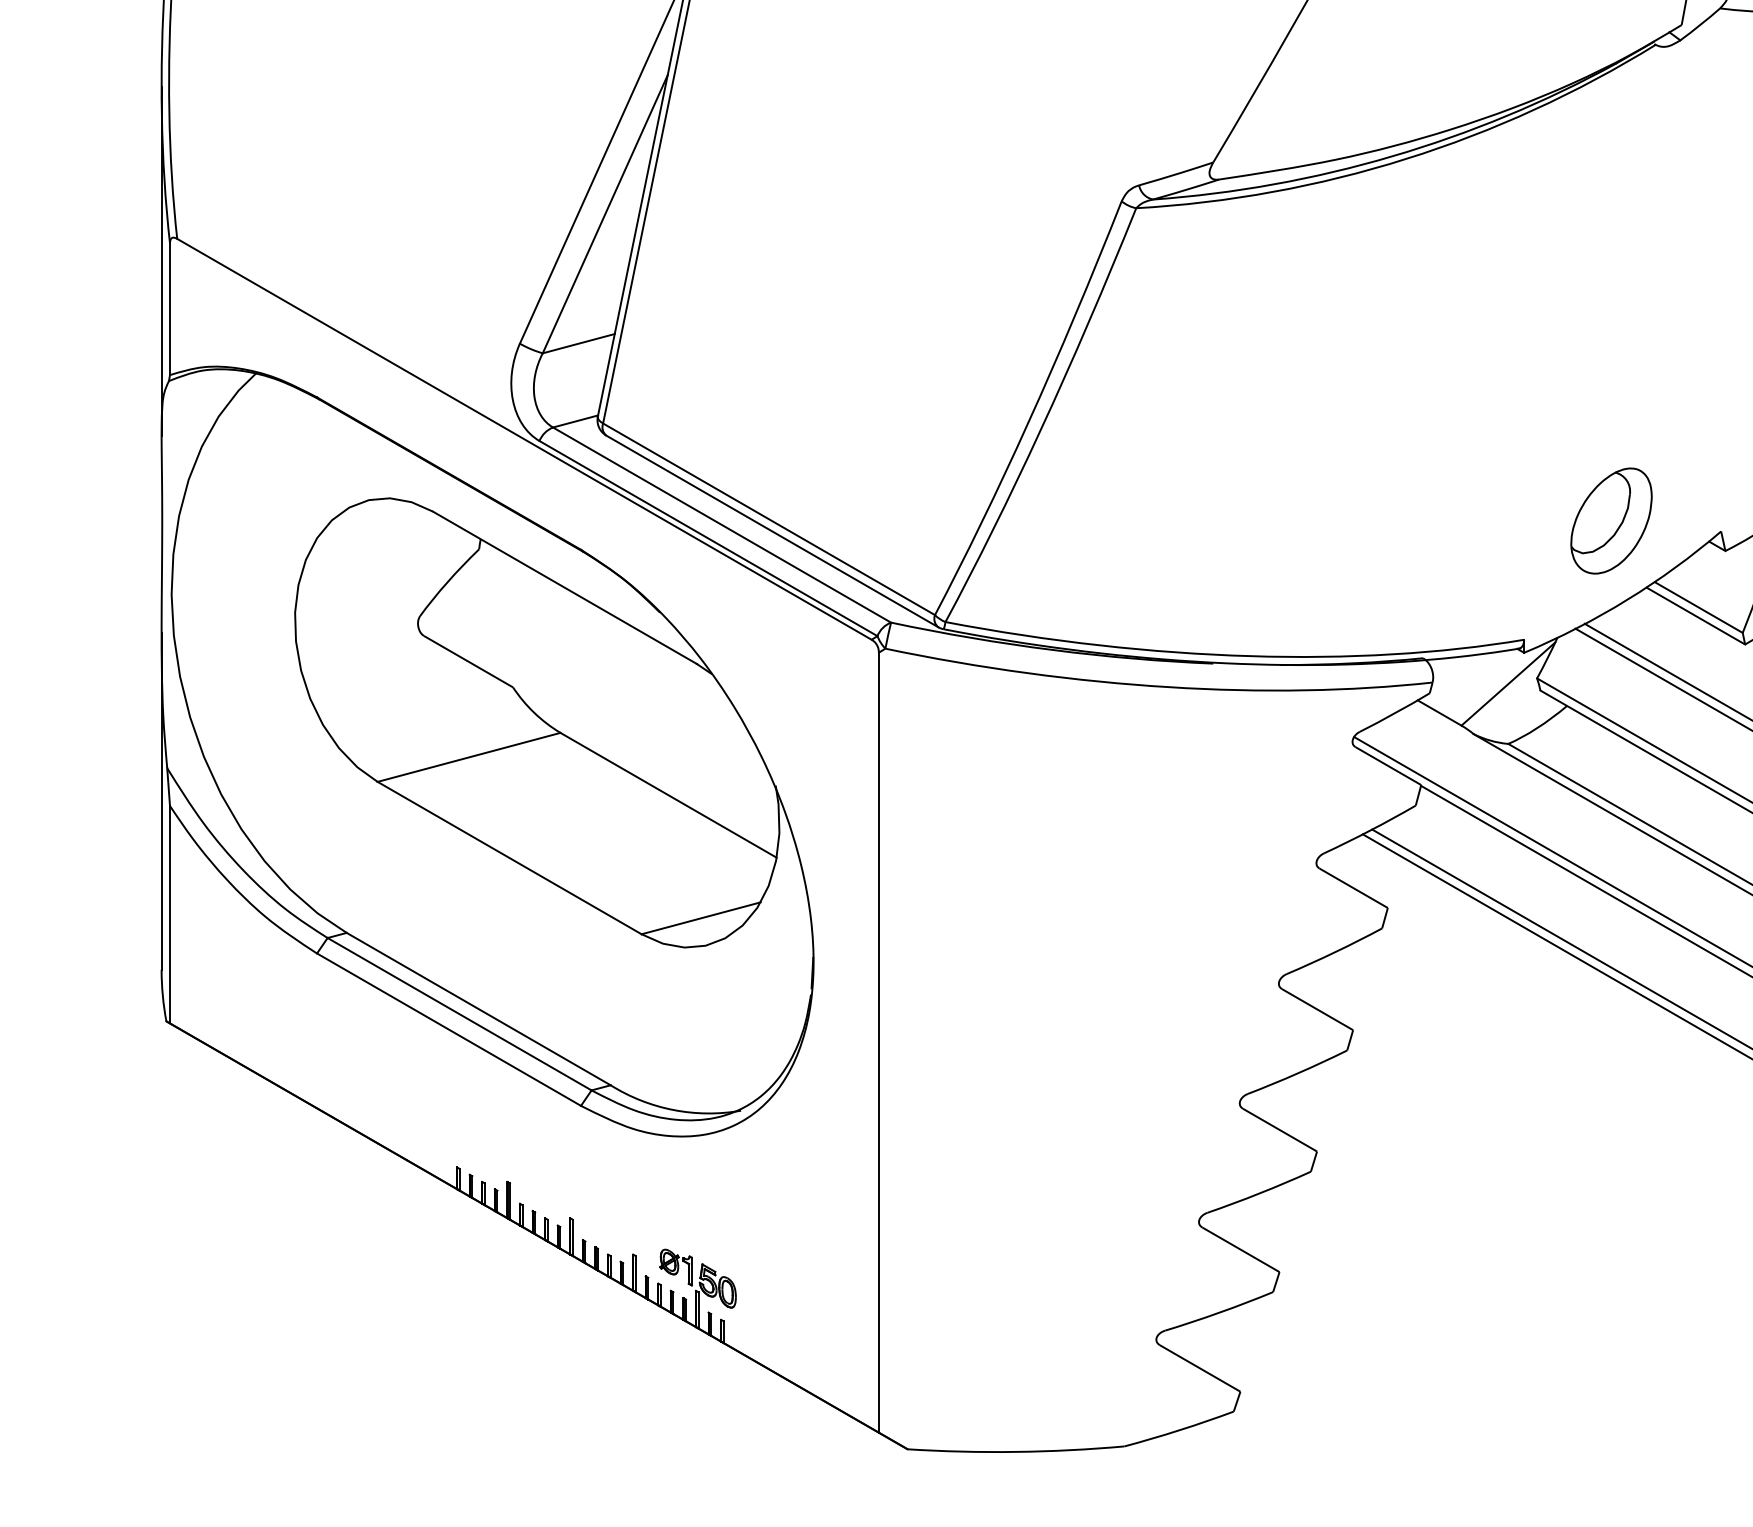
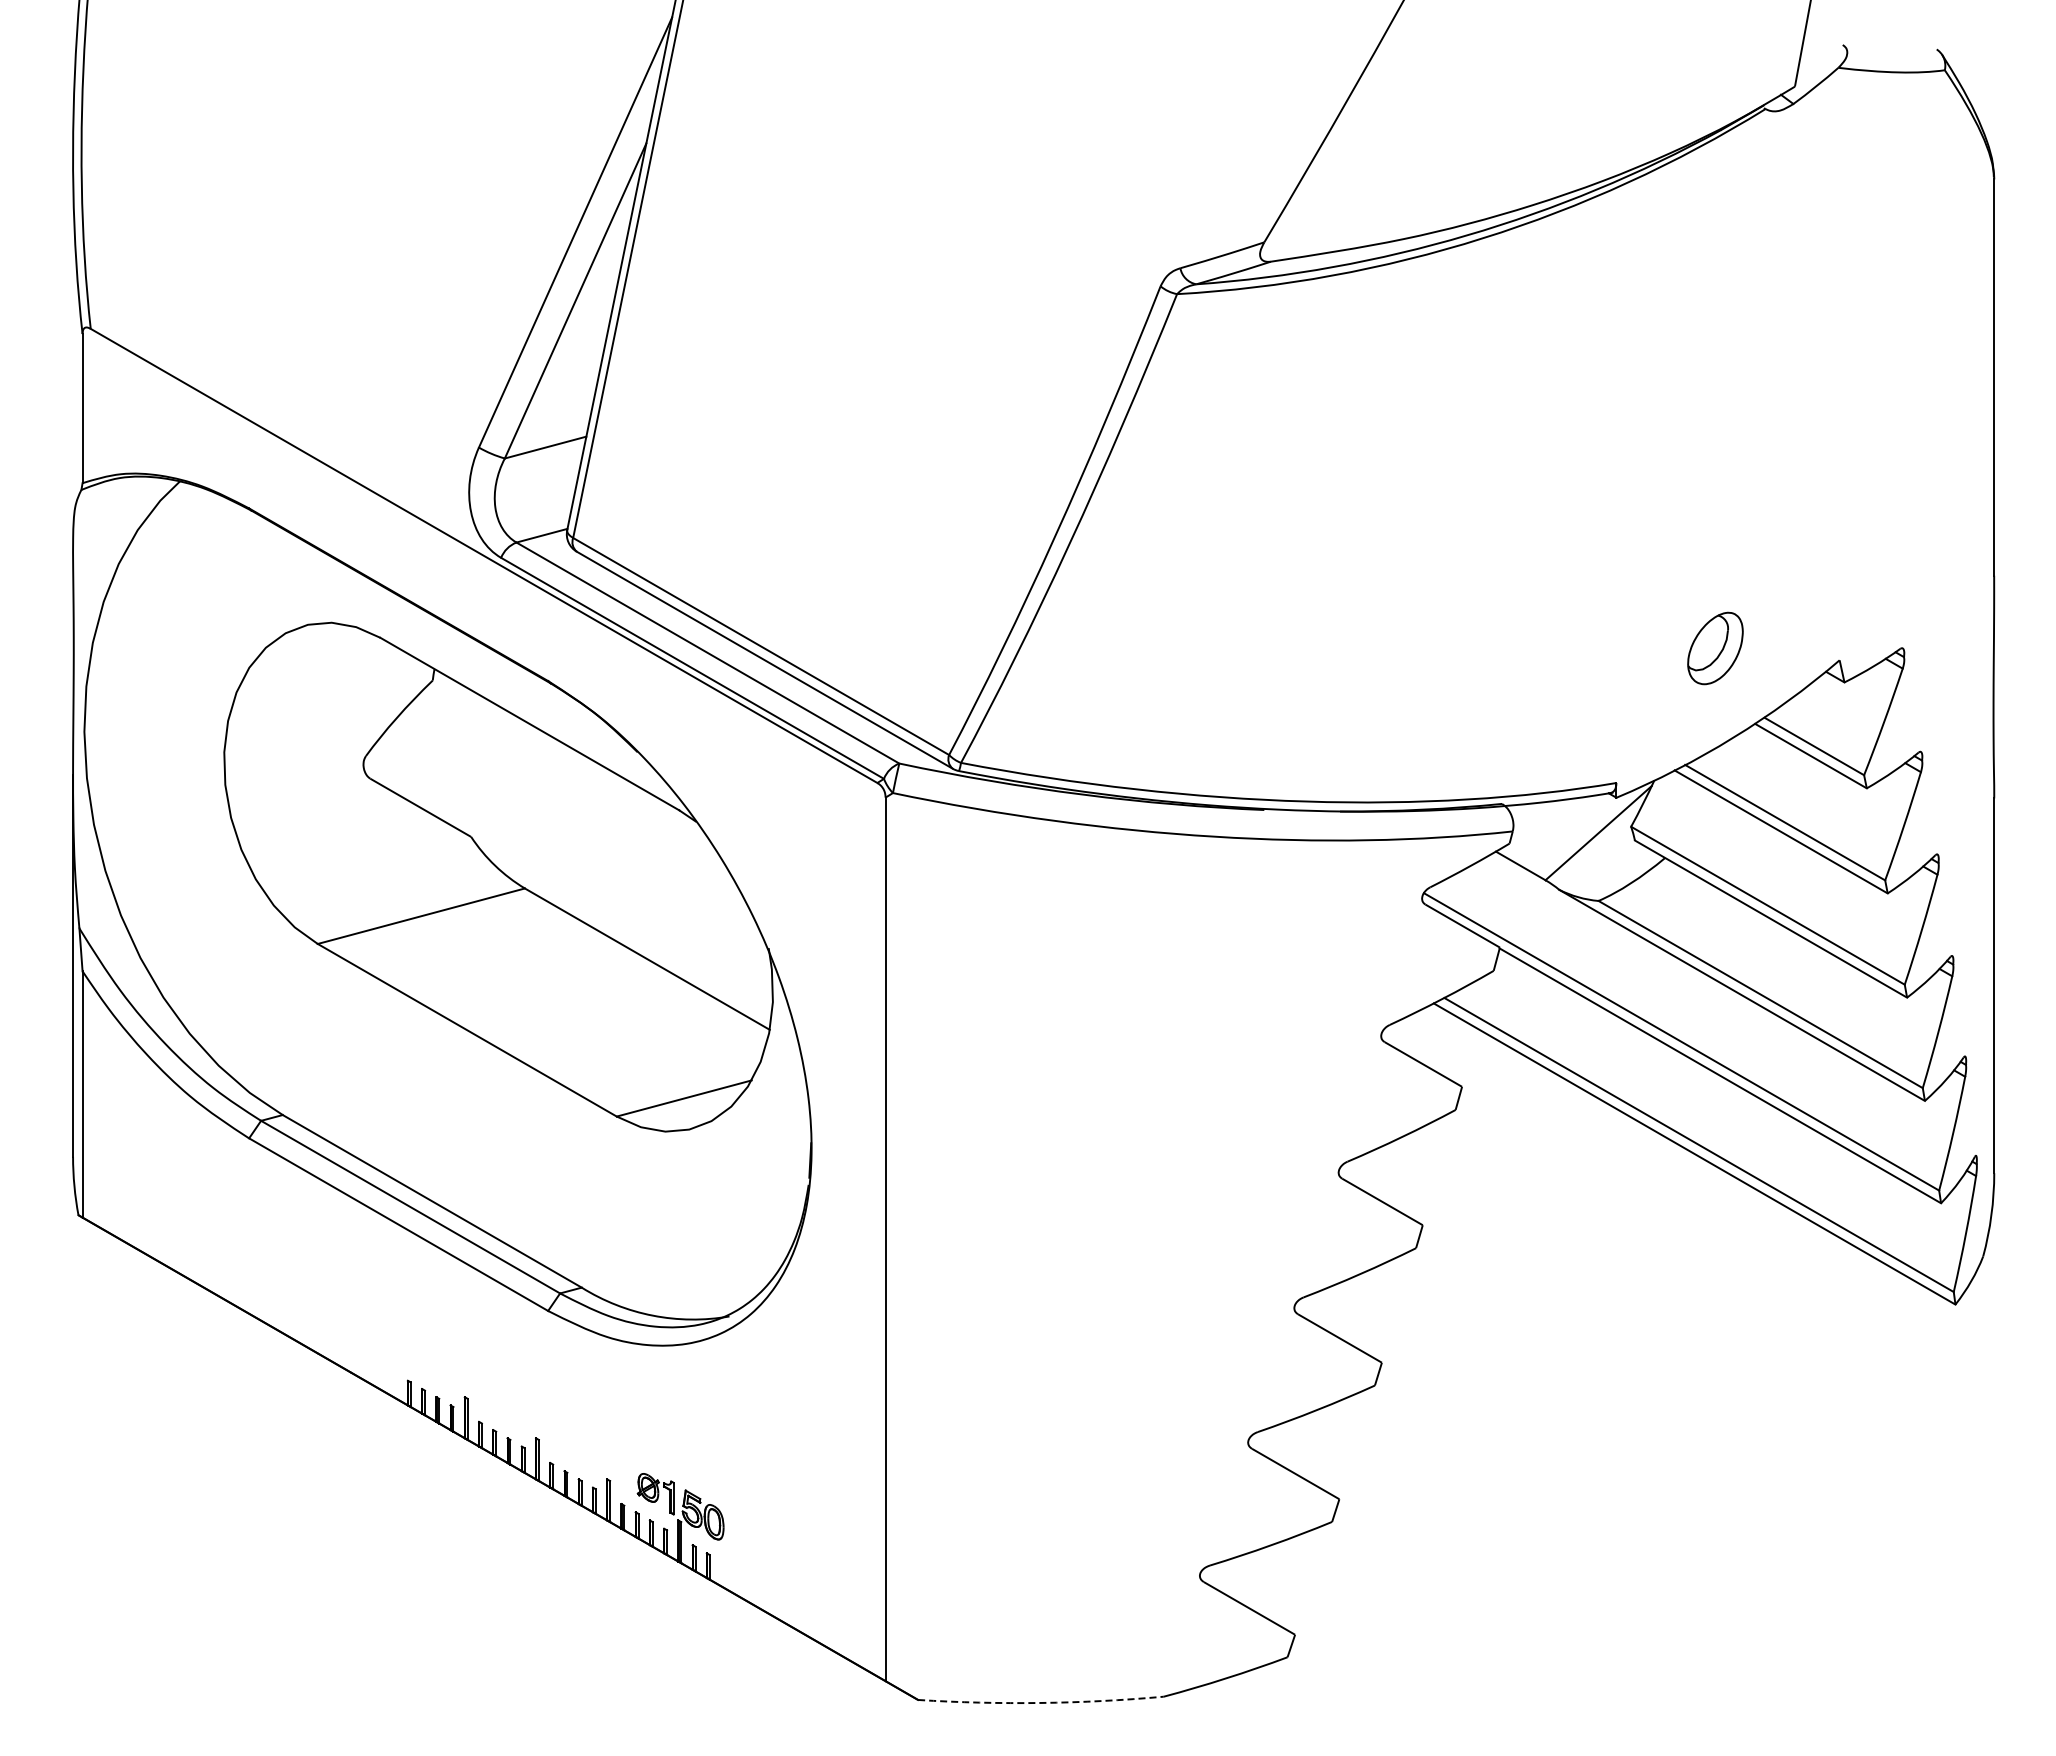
line: (161, 261) -> (73, 354), removed
part: (1611, 521) -> (1715, 648), size x0.6
arc: (1015, 1451) -> (1040, 1702), solid -> dashed

